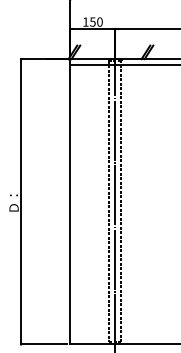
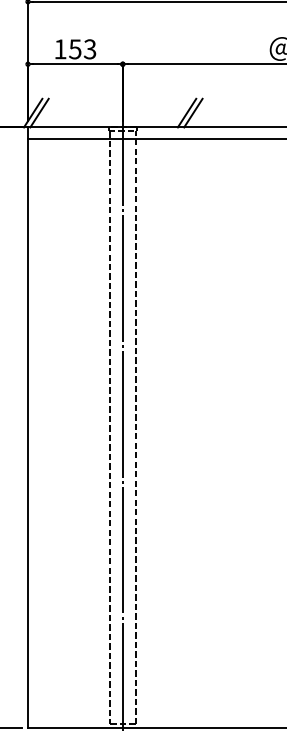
text: (99, 21) -> (89, 48), 150 -> 153

